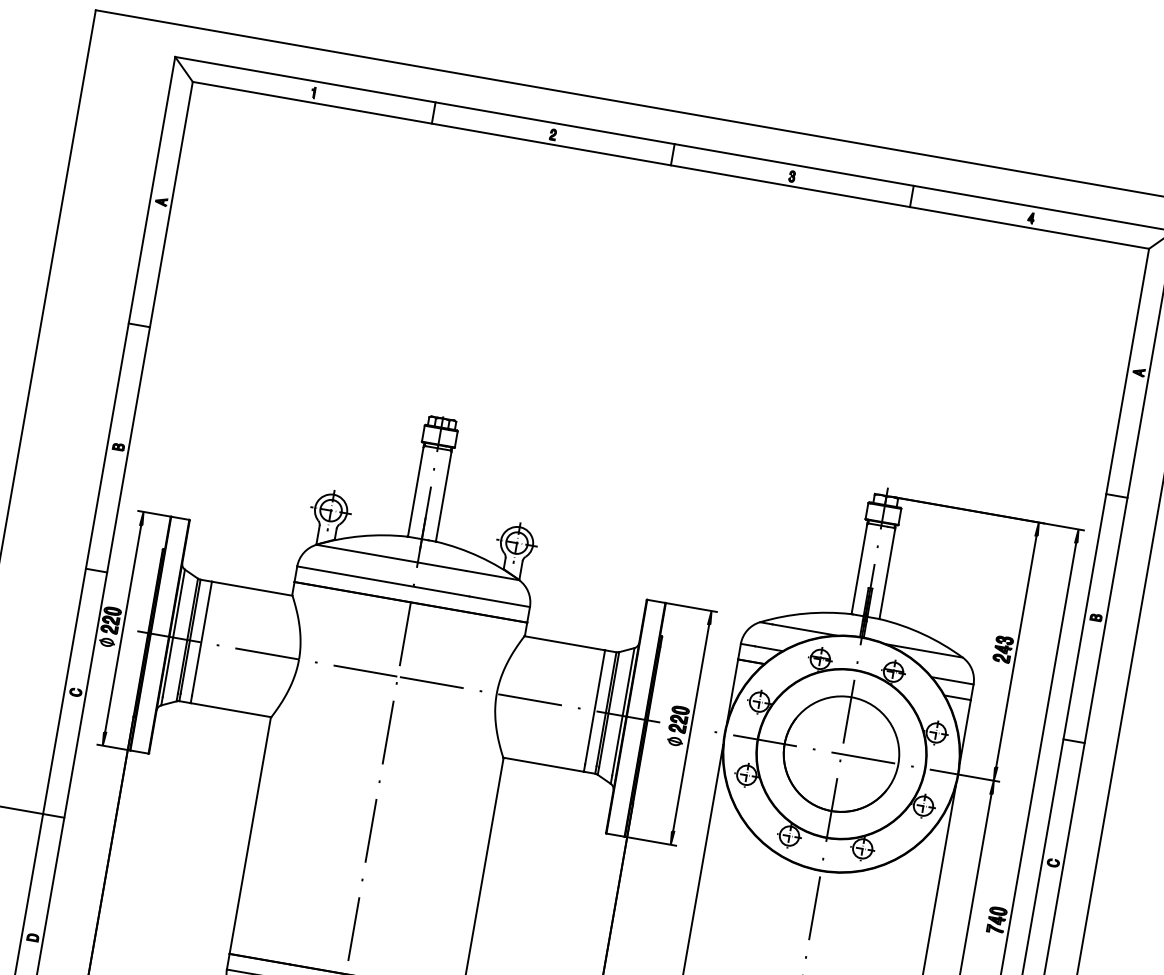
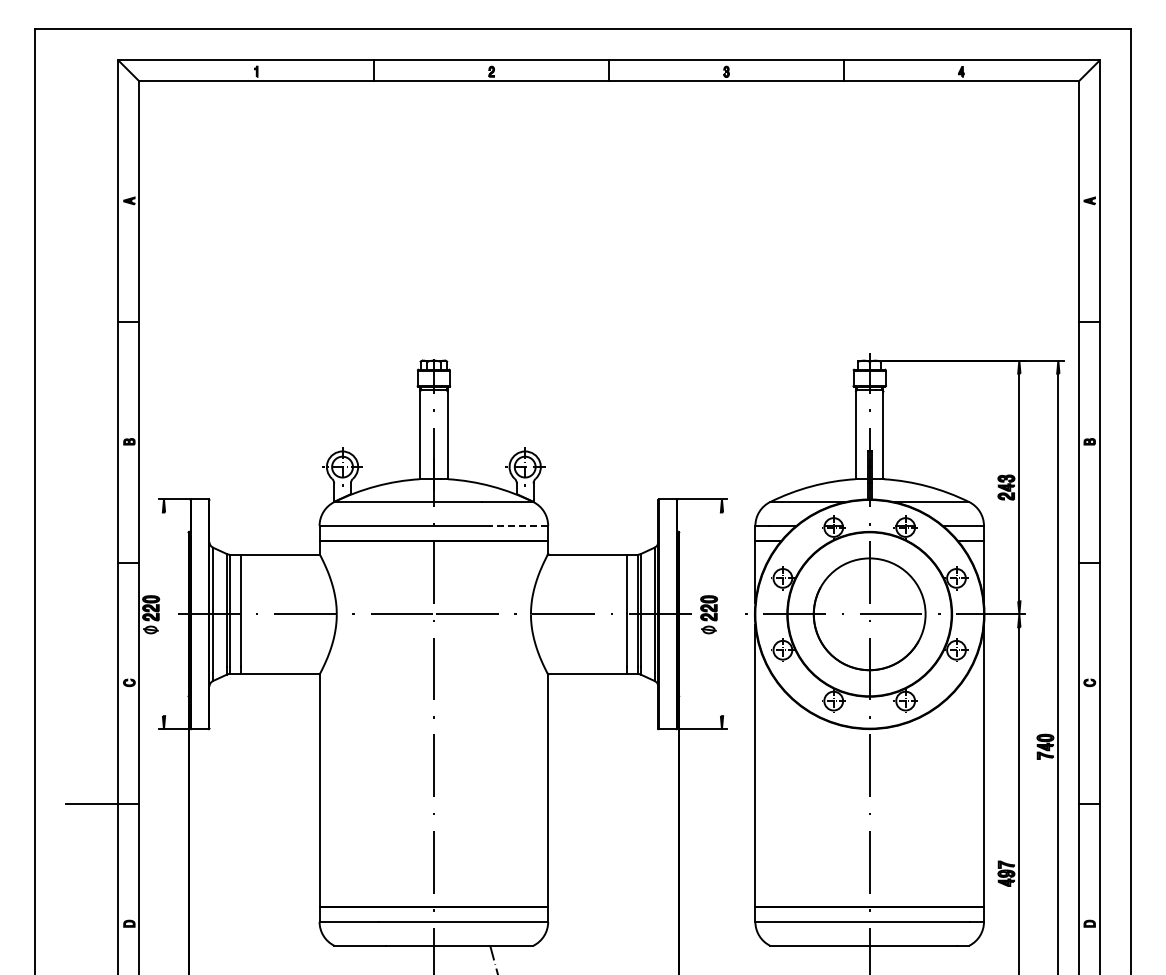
line: (499, 601) -> (518, 525), solid -> dashed
line: (123, 629) -> (164, 614), removed
line: (690, 728) -> (721, 614), removed

